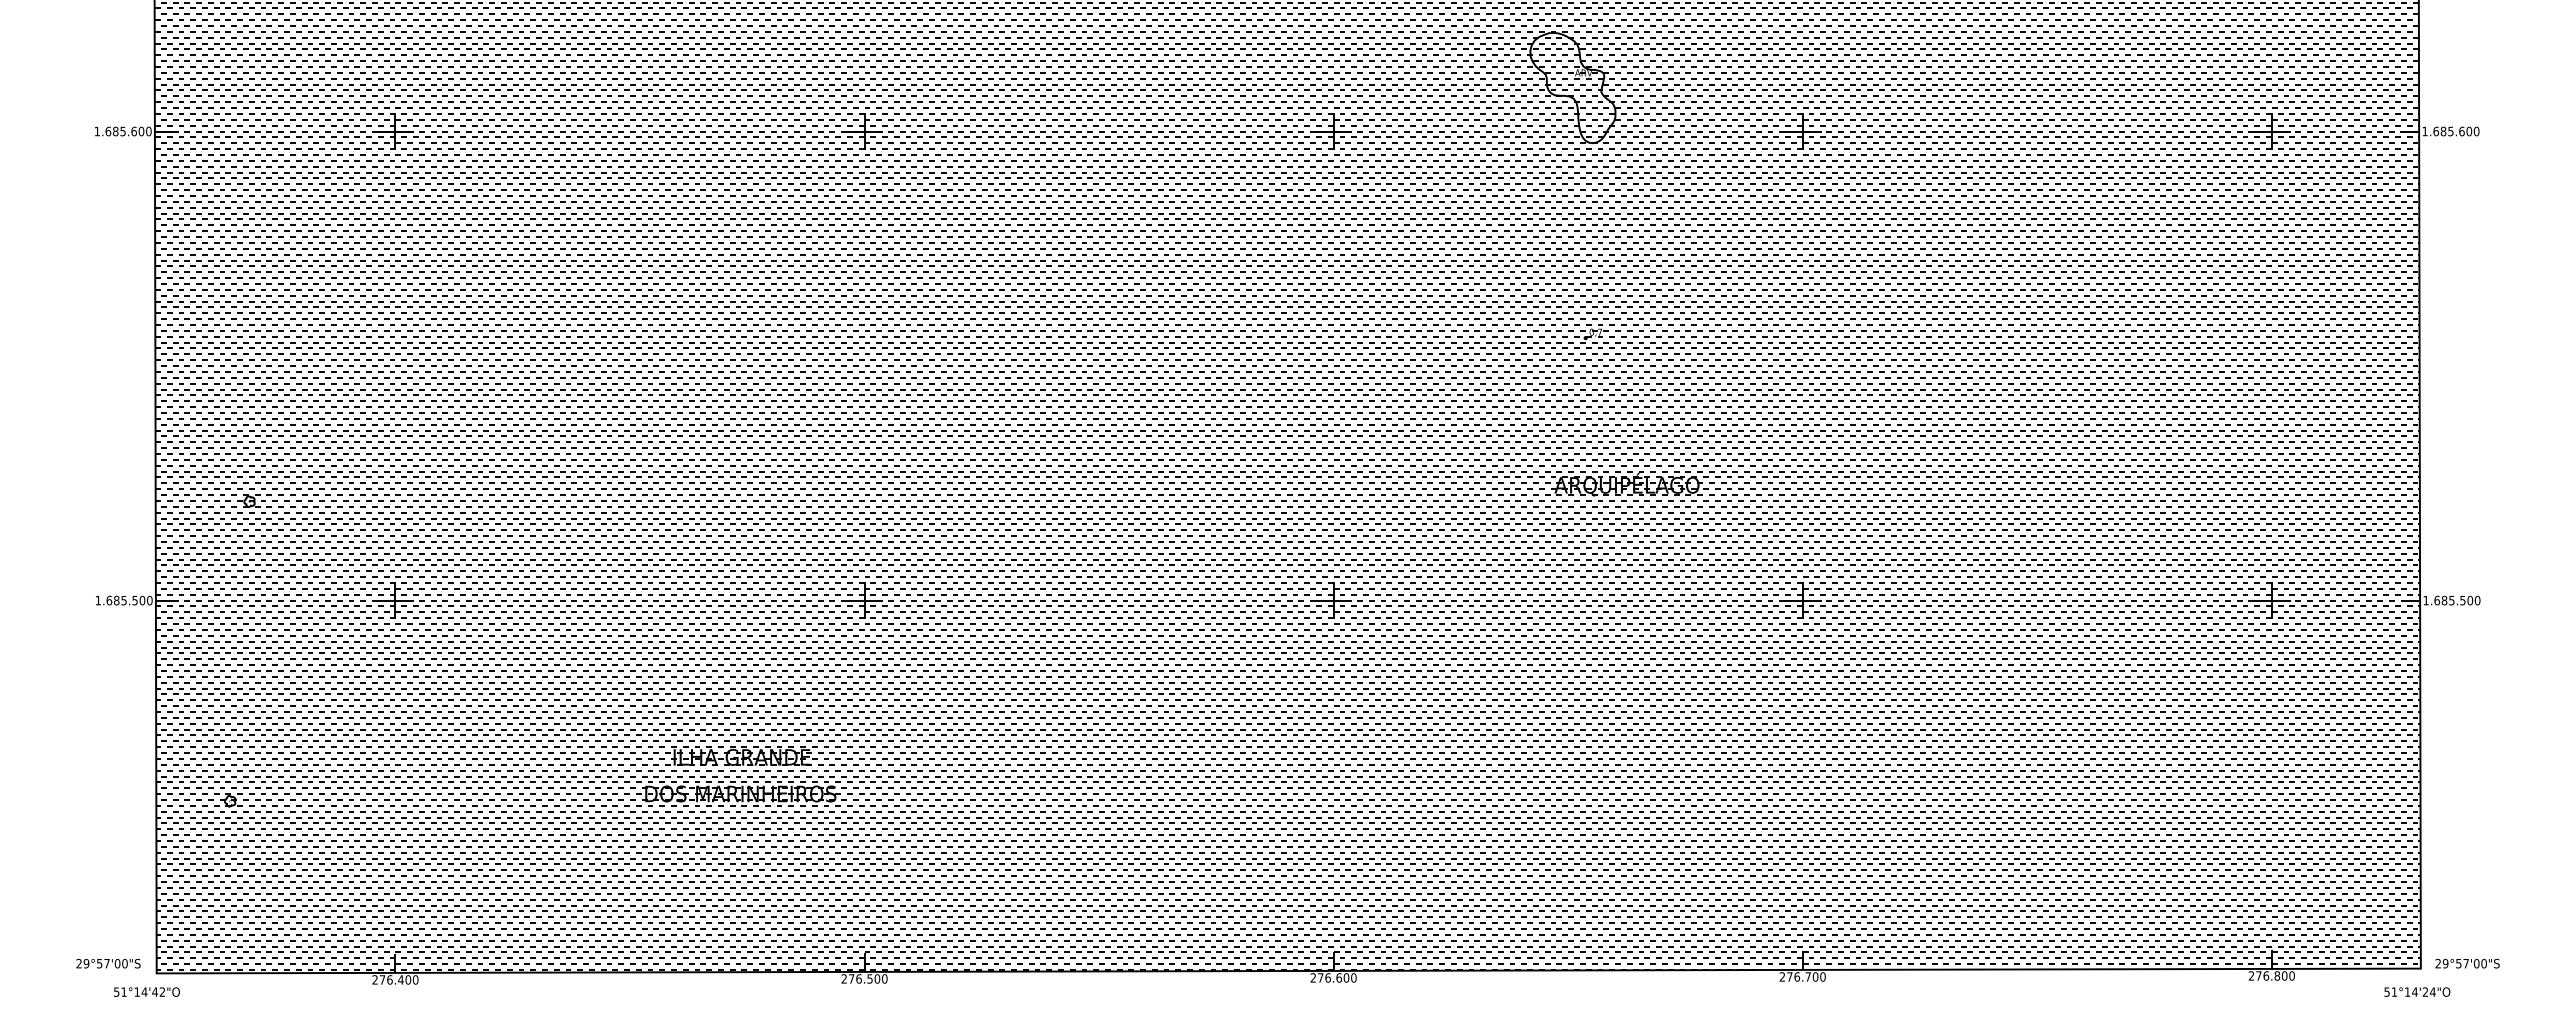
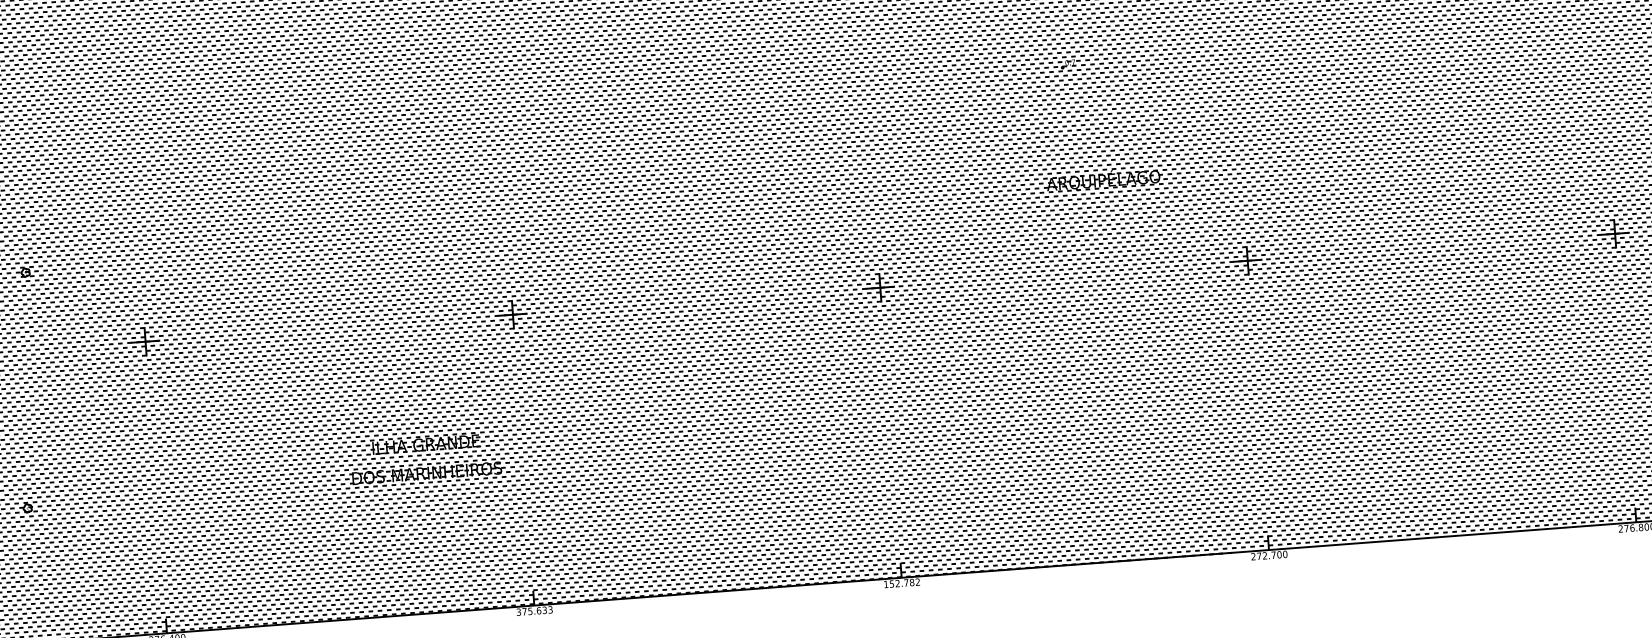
text: (1797, 976) -> (1265, 555), 276.700 -> 272.700
text: (1333, 977) -> (901, 582), 276.600 -> 152.782
text: (864, 978) -> (534, 610), 276.500 -> 375.633

